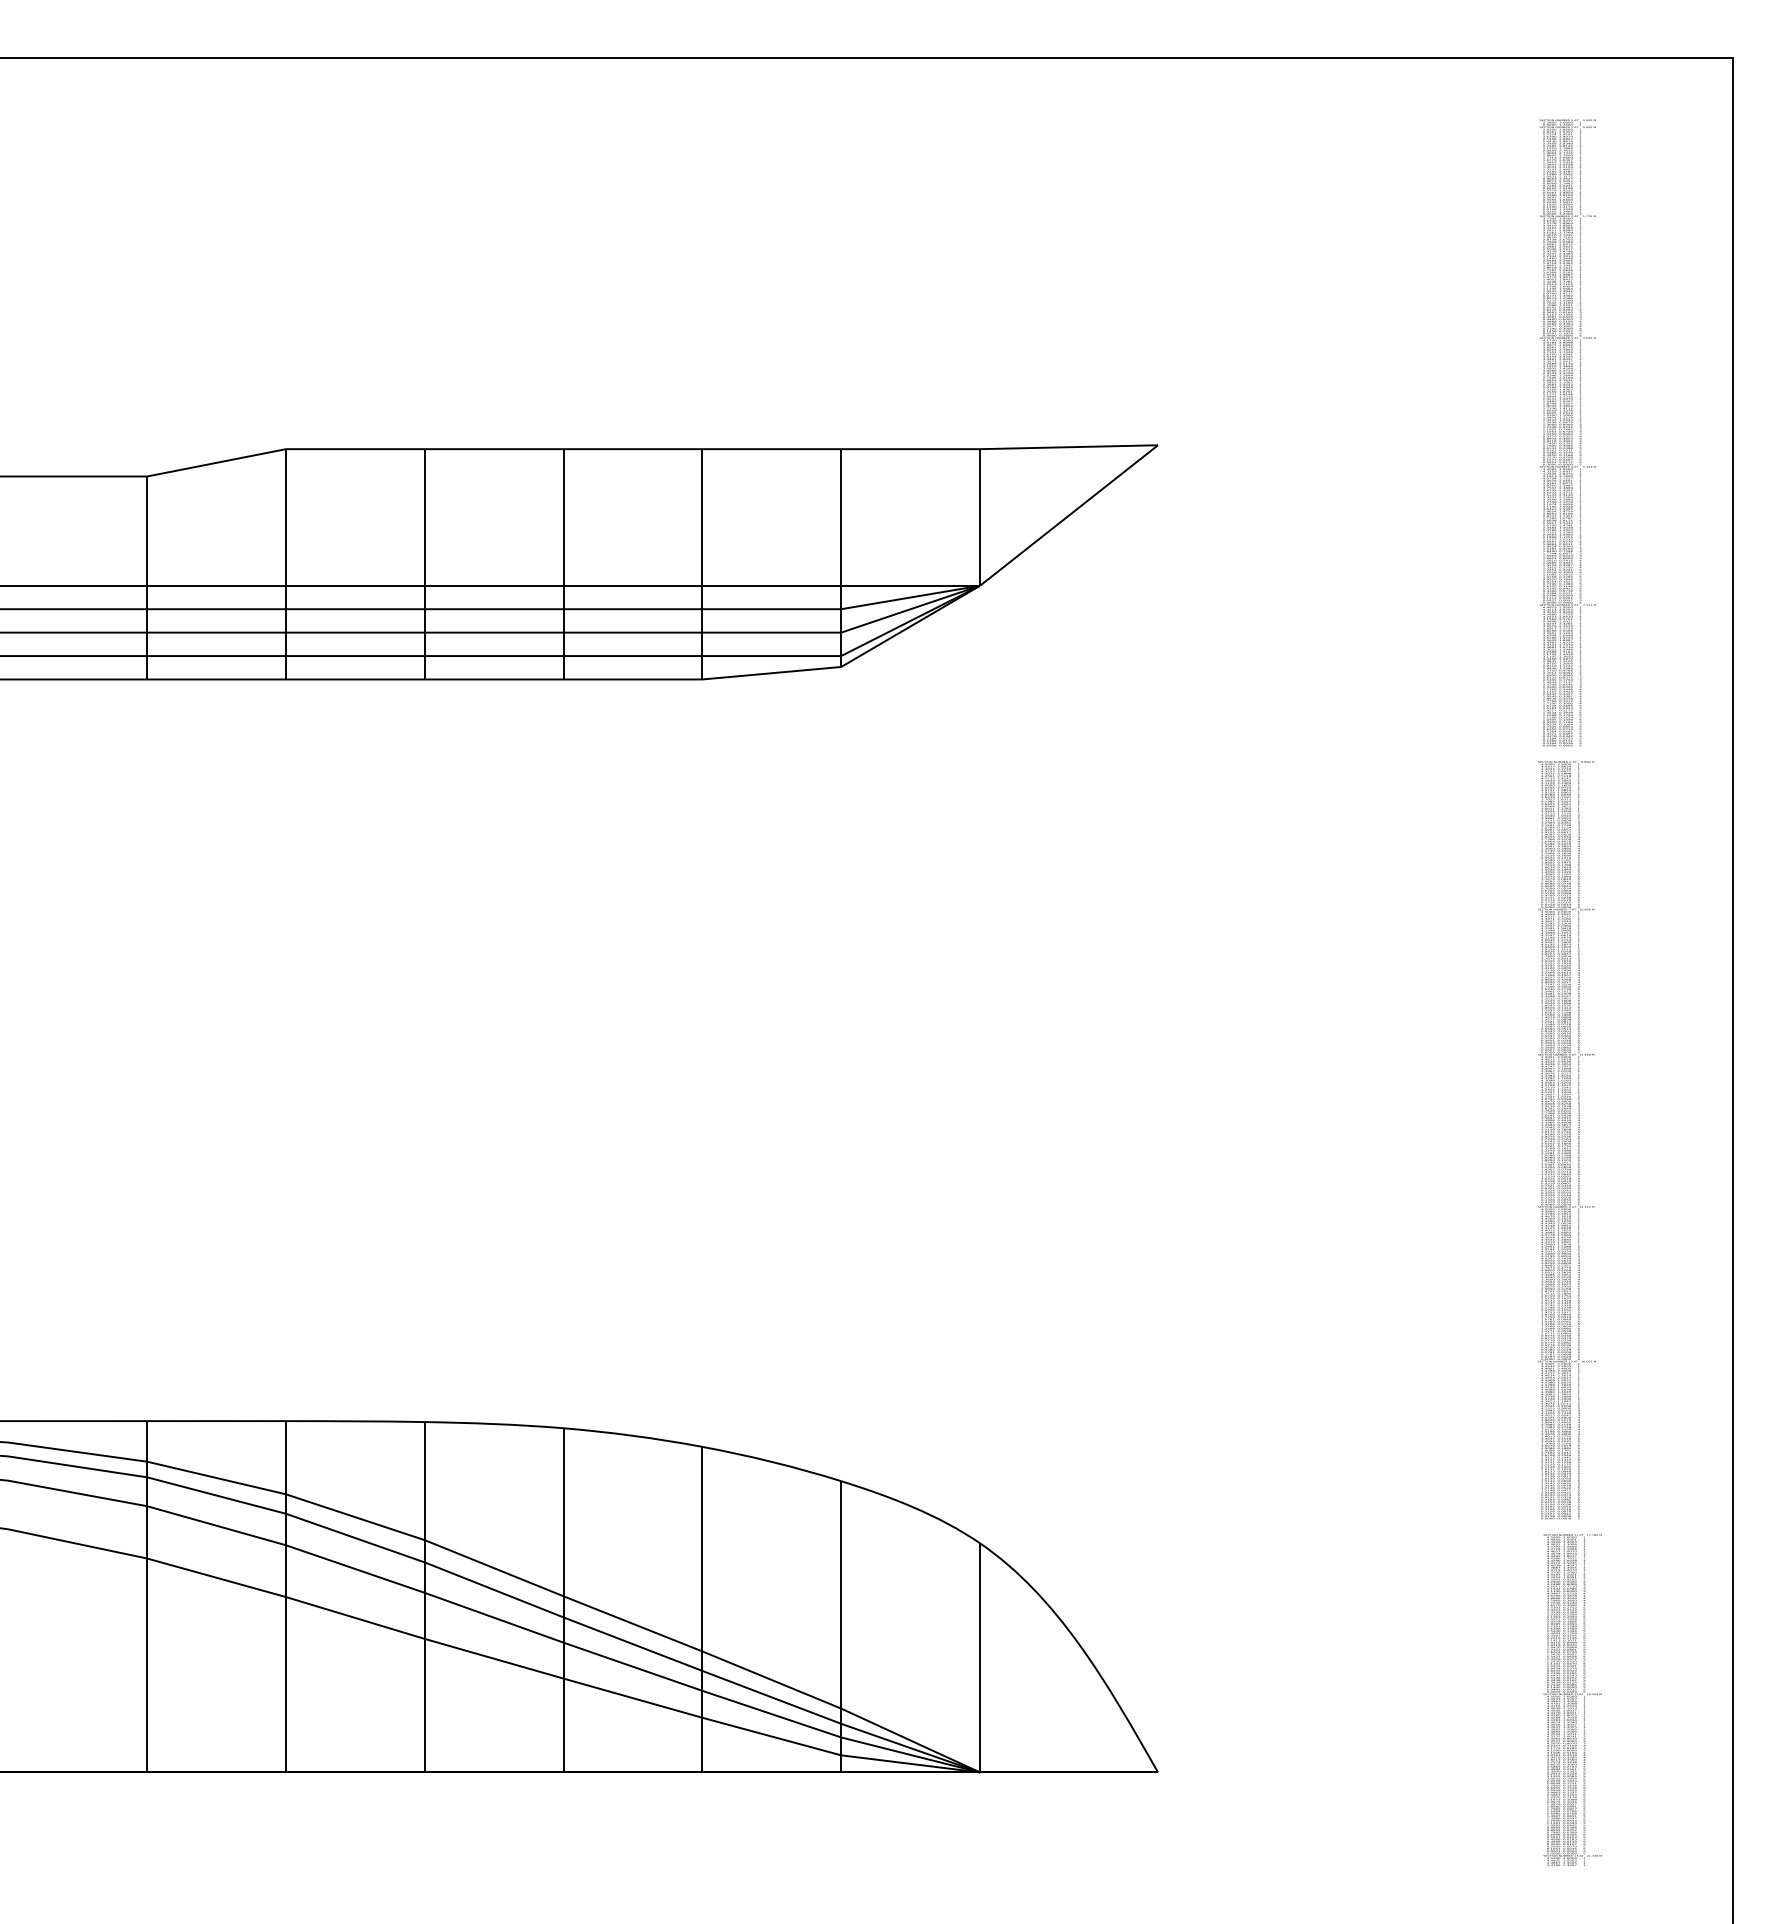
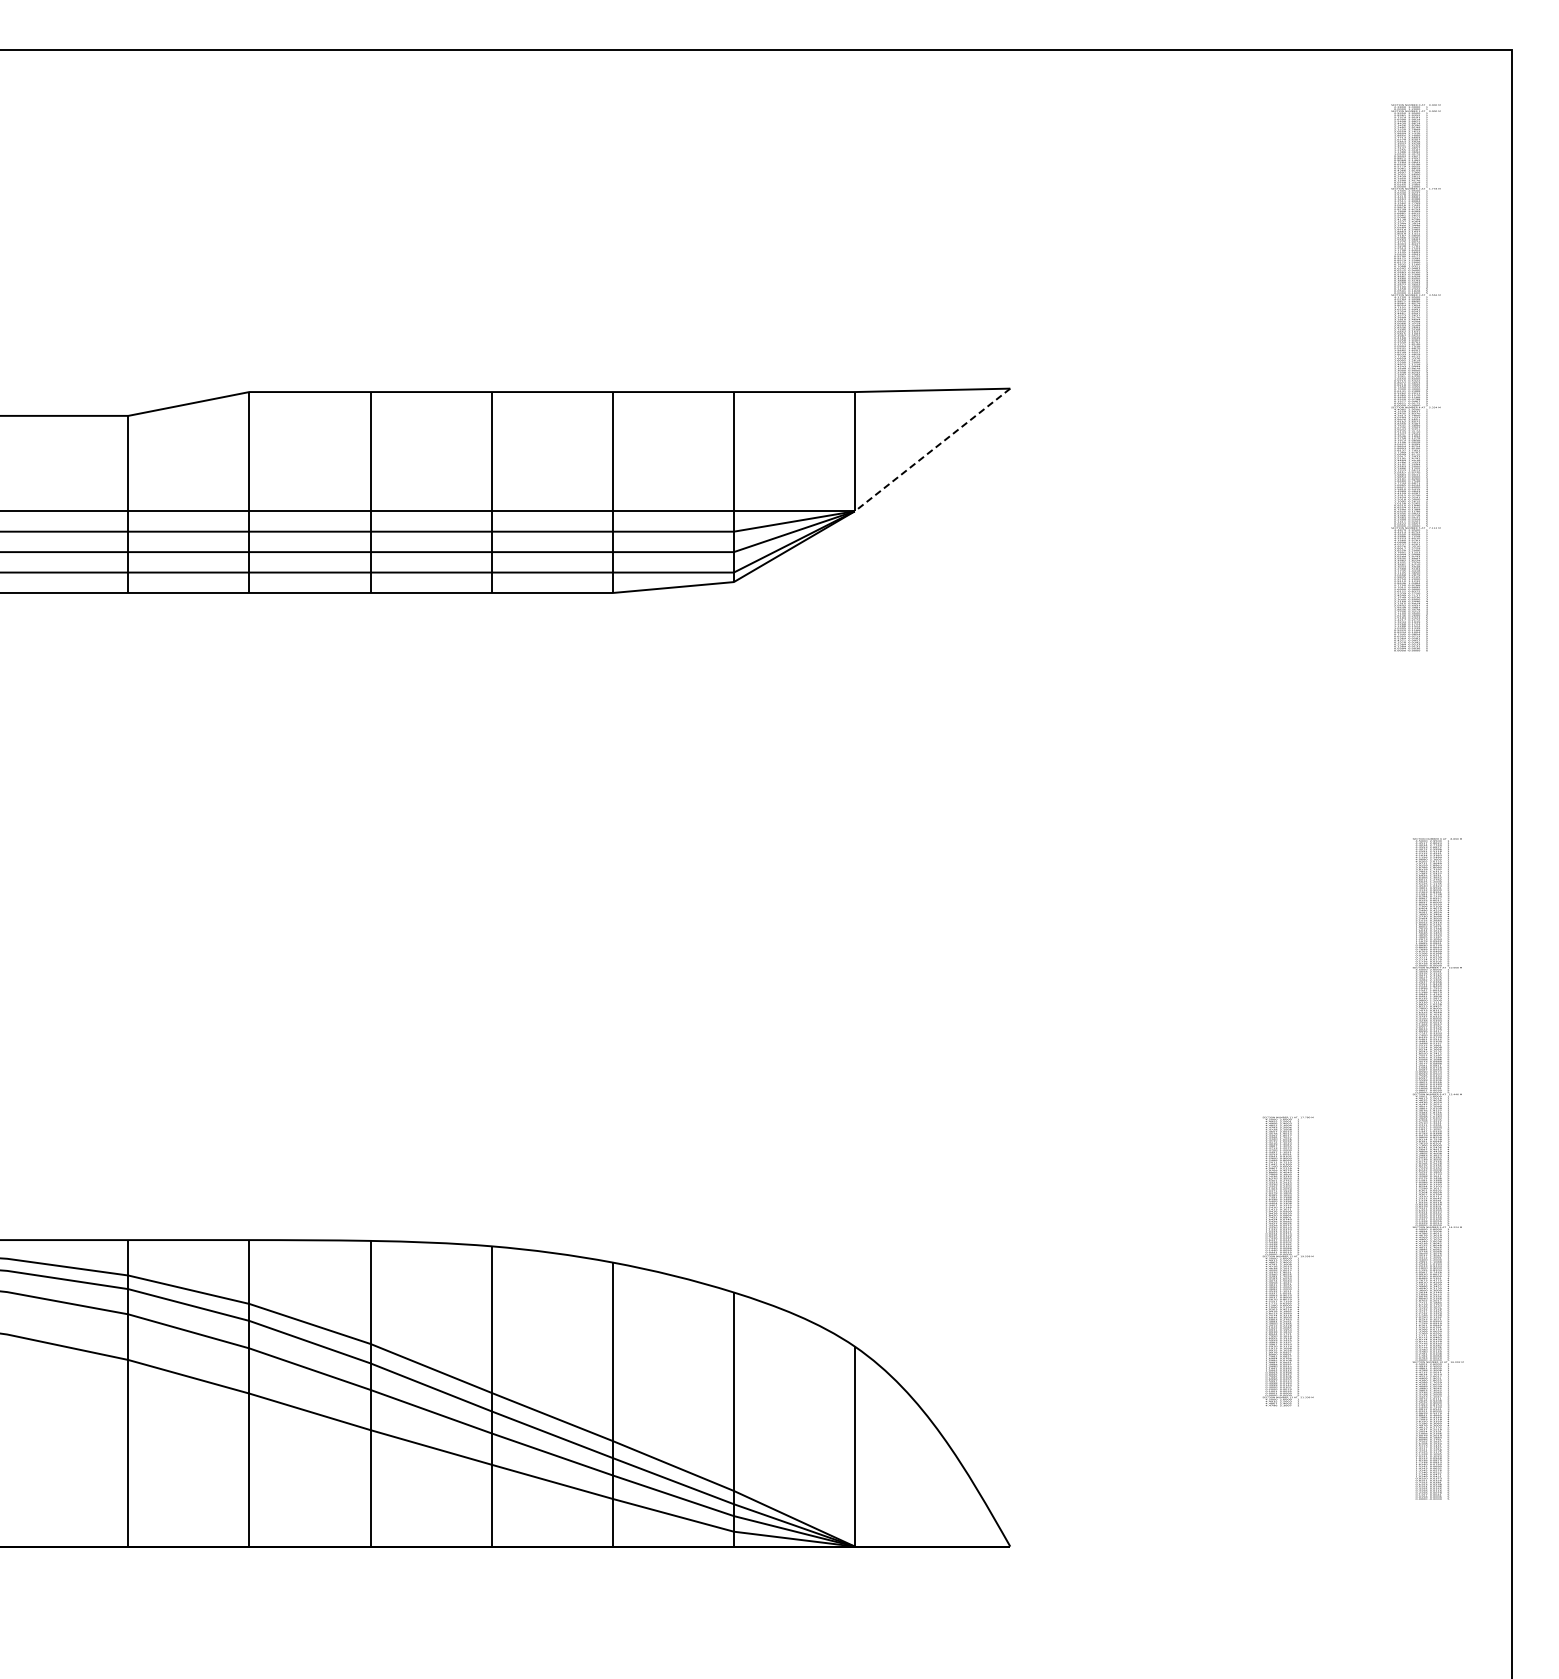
text: (1567, 432) -> (1415, 377), moved
line: (1068, 515) -> (932, 449), solid -> dashed
text: (1567, 1139) -> (1438, 1168), moved
text: (1571, 1700) -> (1287, 1261), moved

